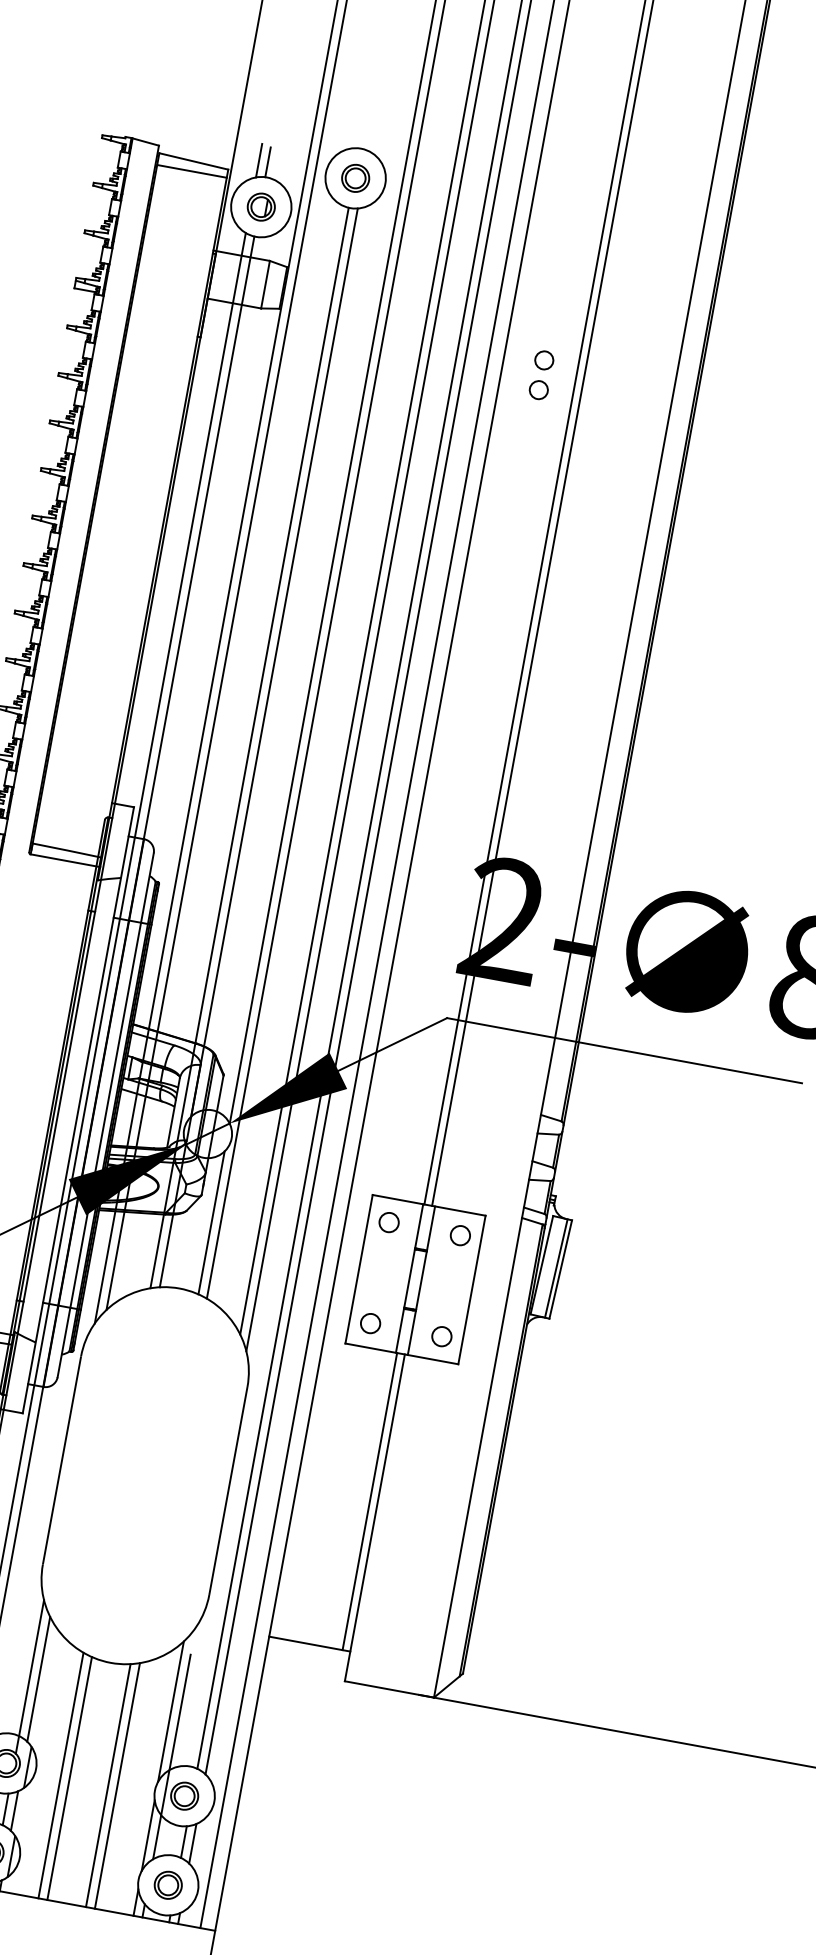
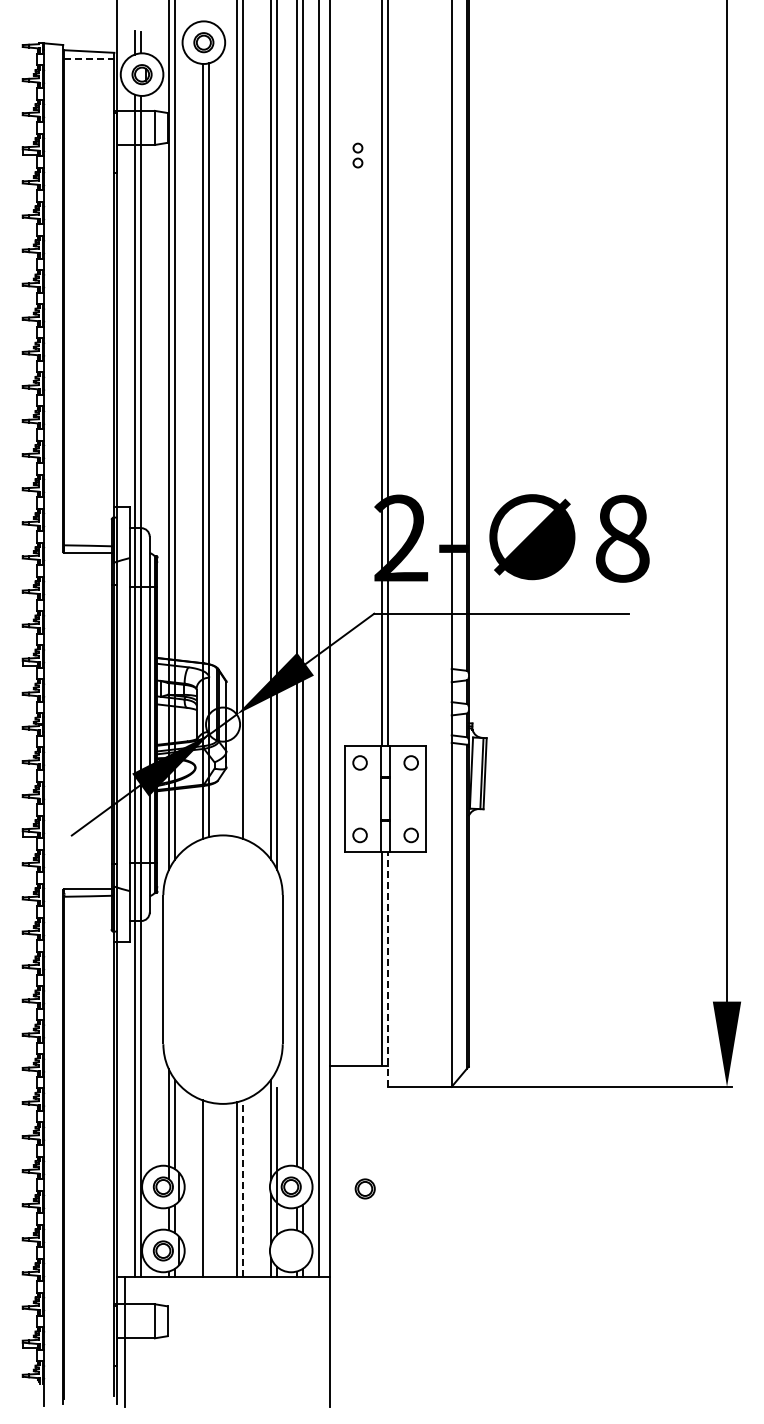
line: (192, 171) -> (89, 58), solid -> dashed
part: (540, 374) -> (357, 155), size x0.7
line: (211, 1222) -> (236, 785), removed
line: (374, 1517) -> (387, 969), solid -> dashed
line: (70, 1778) -> (209, 1189), removed
line: (117, 1784) -> (243, 1187), solid -> dashed
part: (167, 1884) -> (364, 1188), moved

